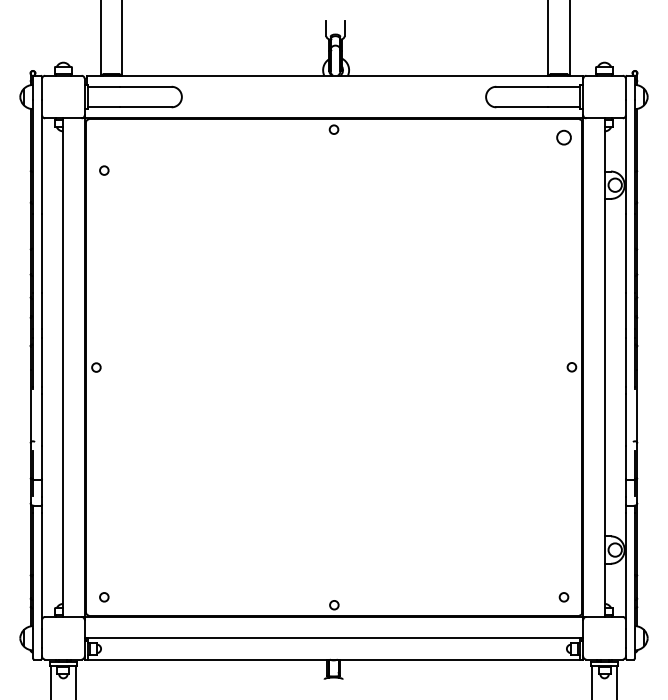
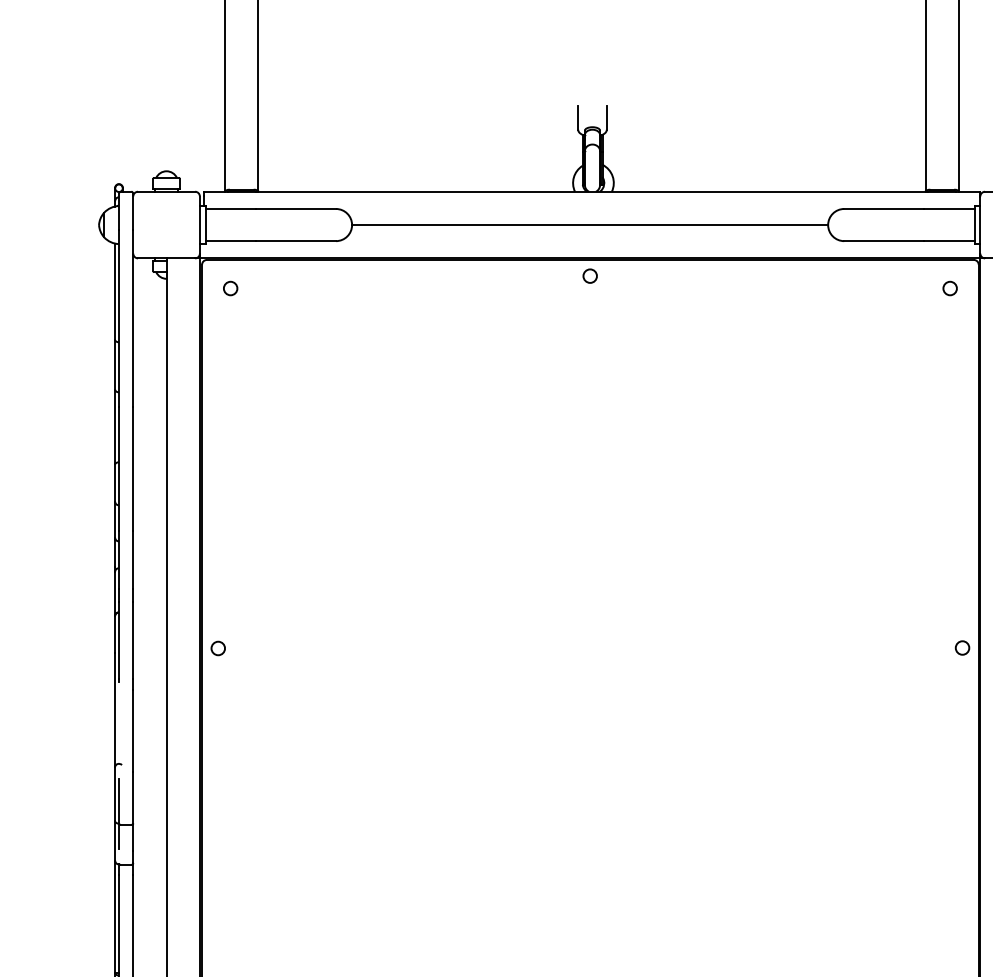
line: (333, 97) -> (589, 225), added
circle: (563, 137) -> (949, 288), size x0.62
circle: (104, 170) -> (230, 288), moved

